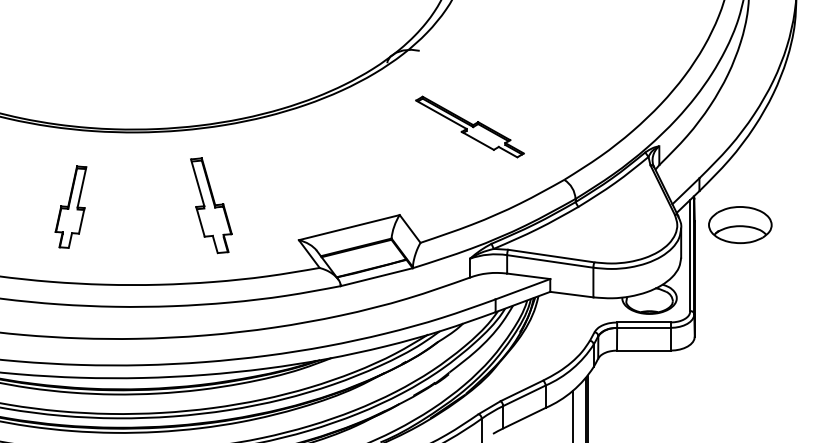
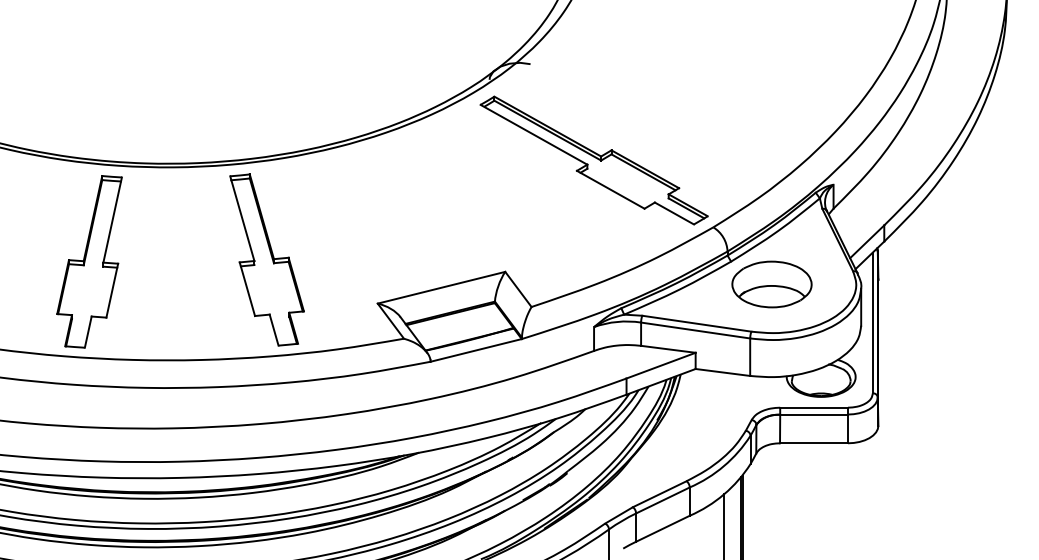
part: (469, 127) -> (593, 160), size x1.67
part: (210, 205) -> (266, 259), size x1.43
part: (70, 206) -> (89, 261), size x1.67
part: (739, 225) -> (771, 284), moved

